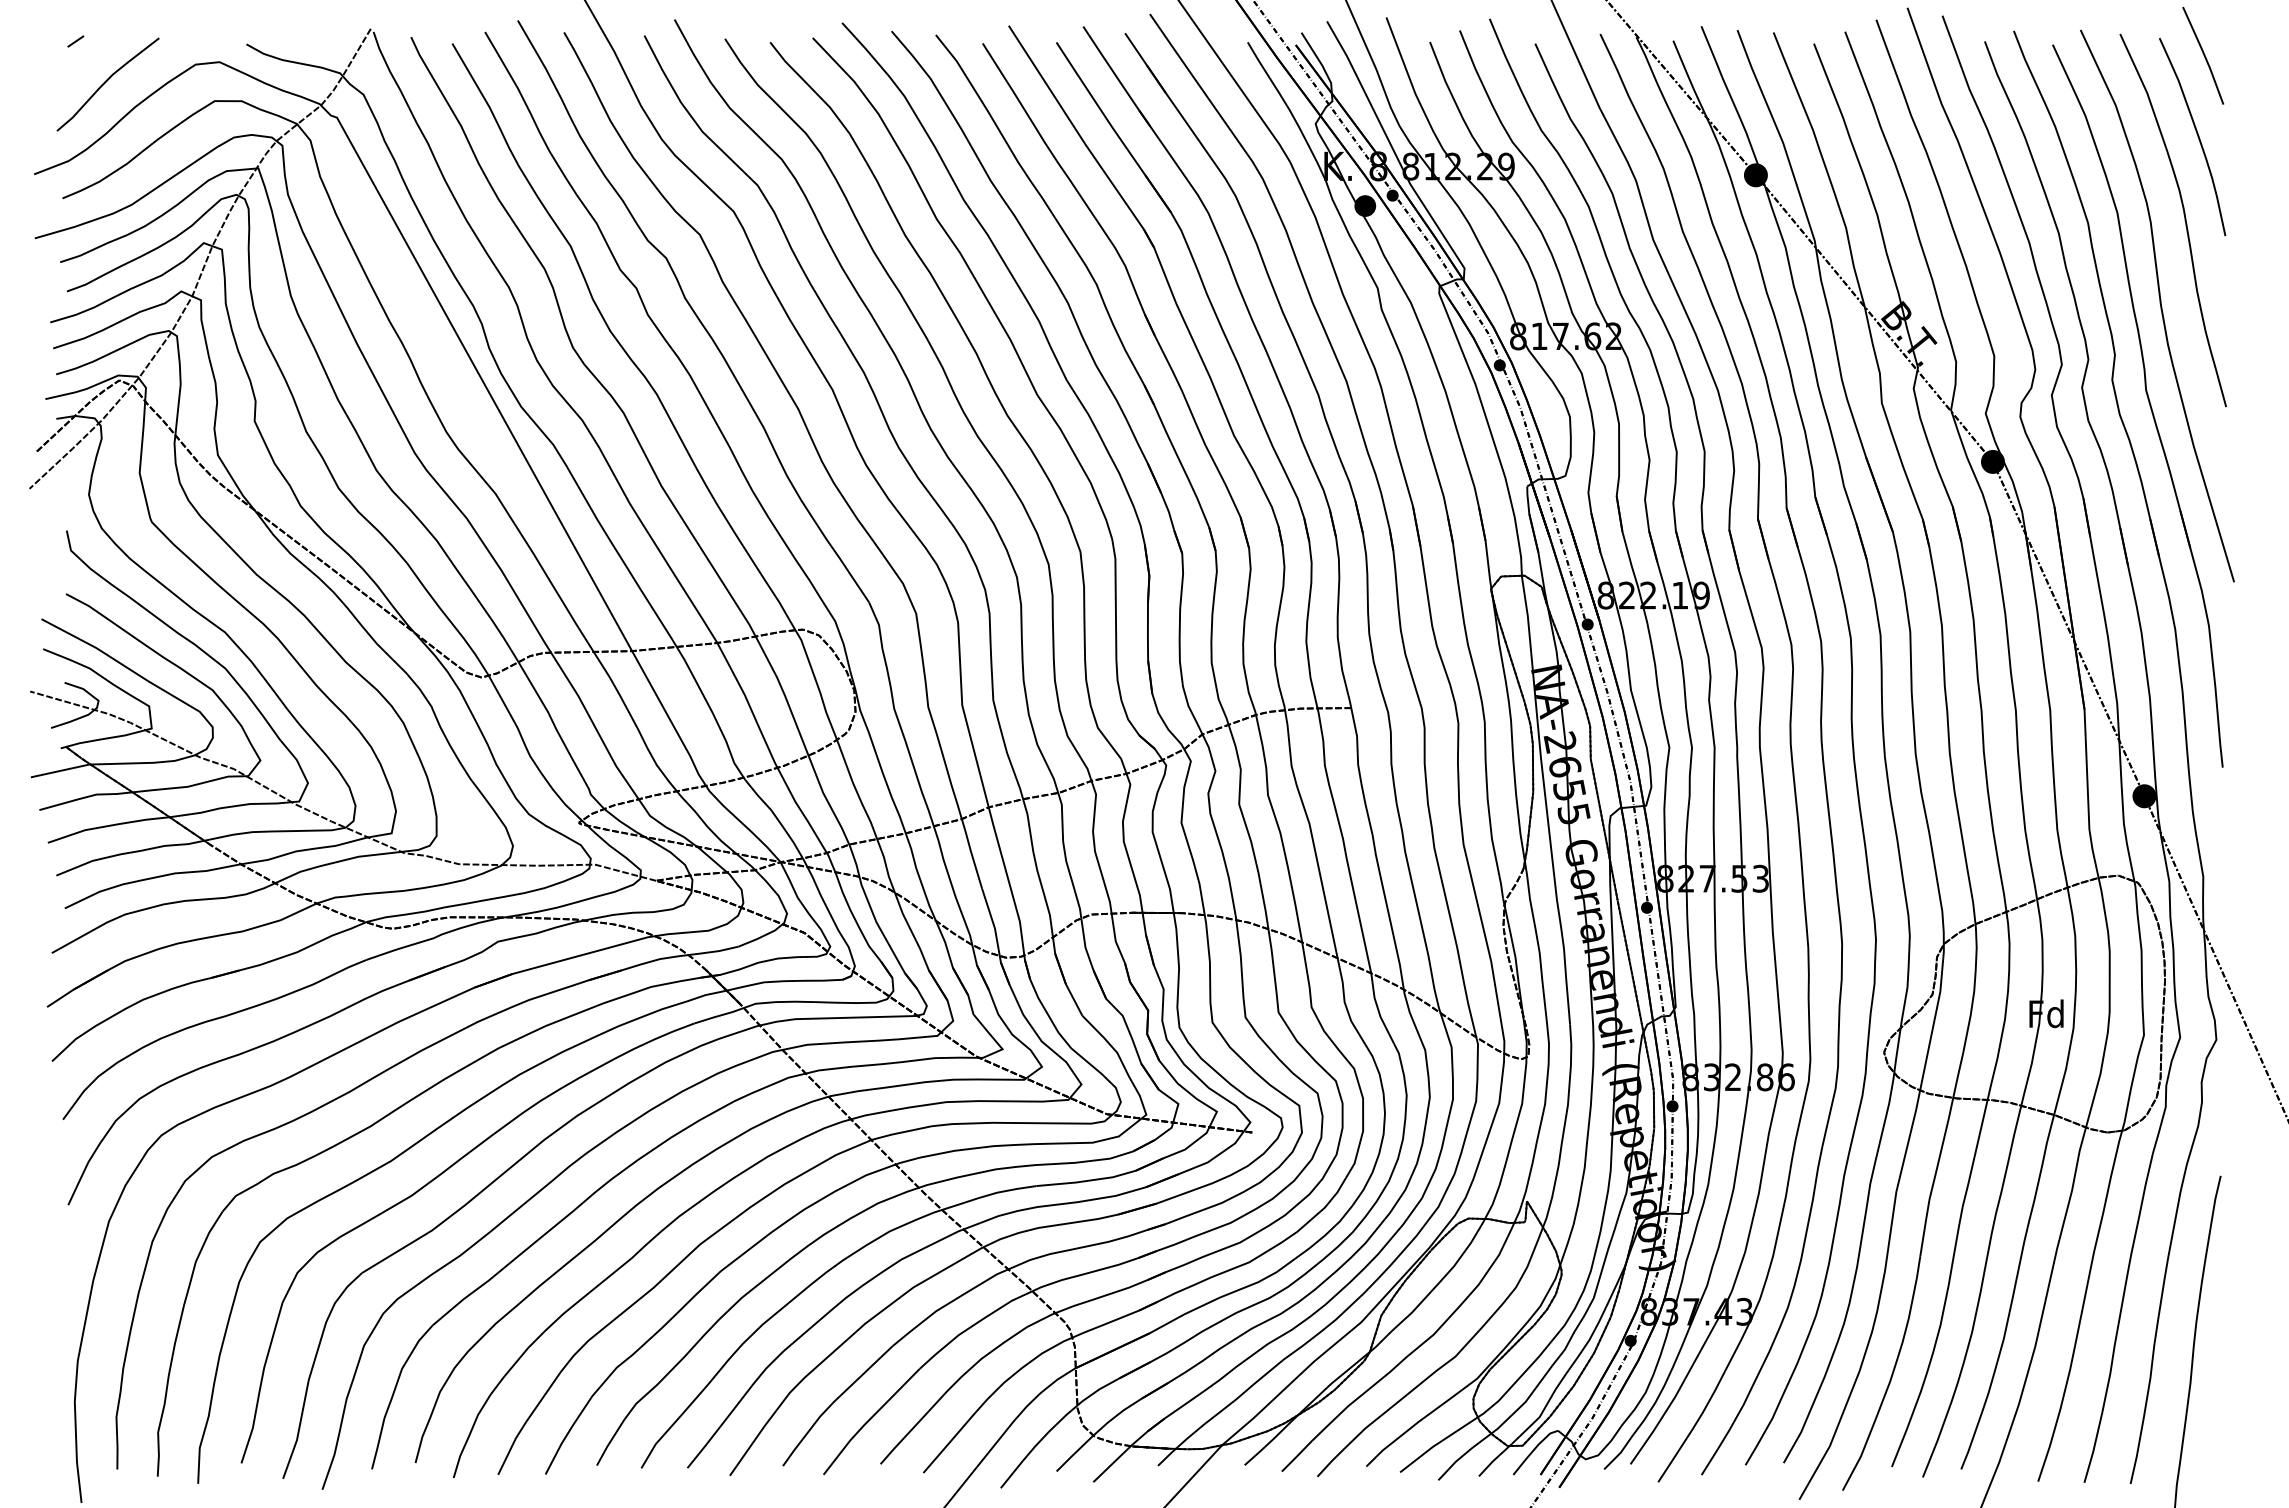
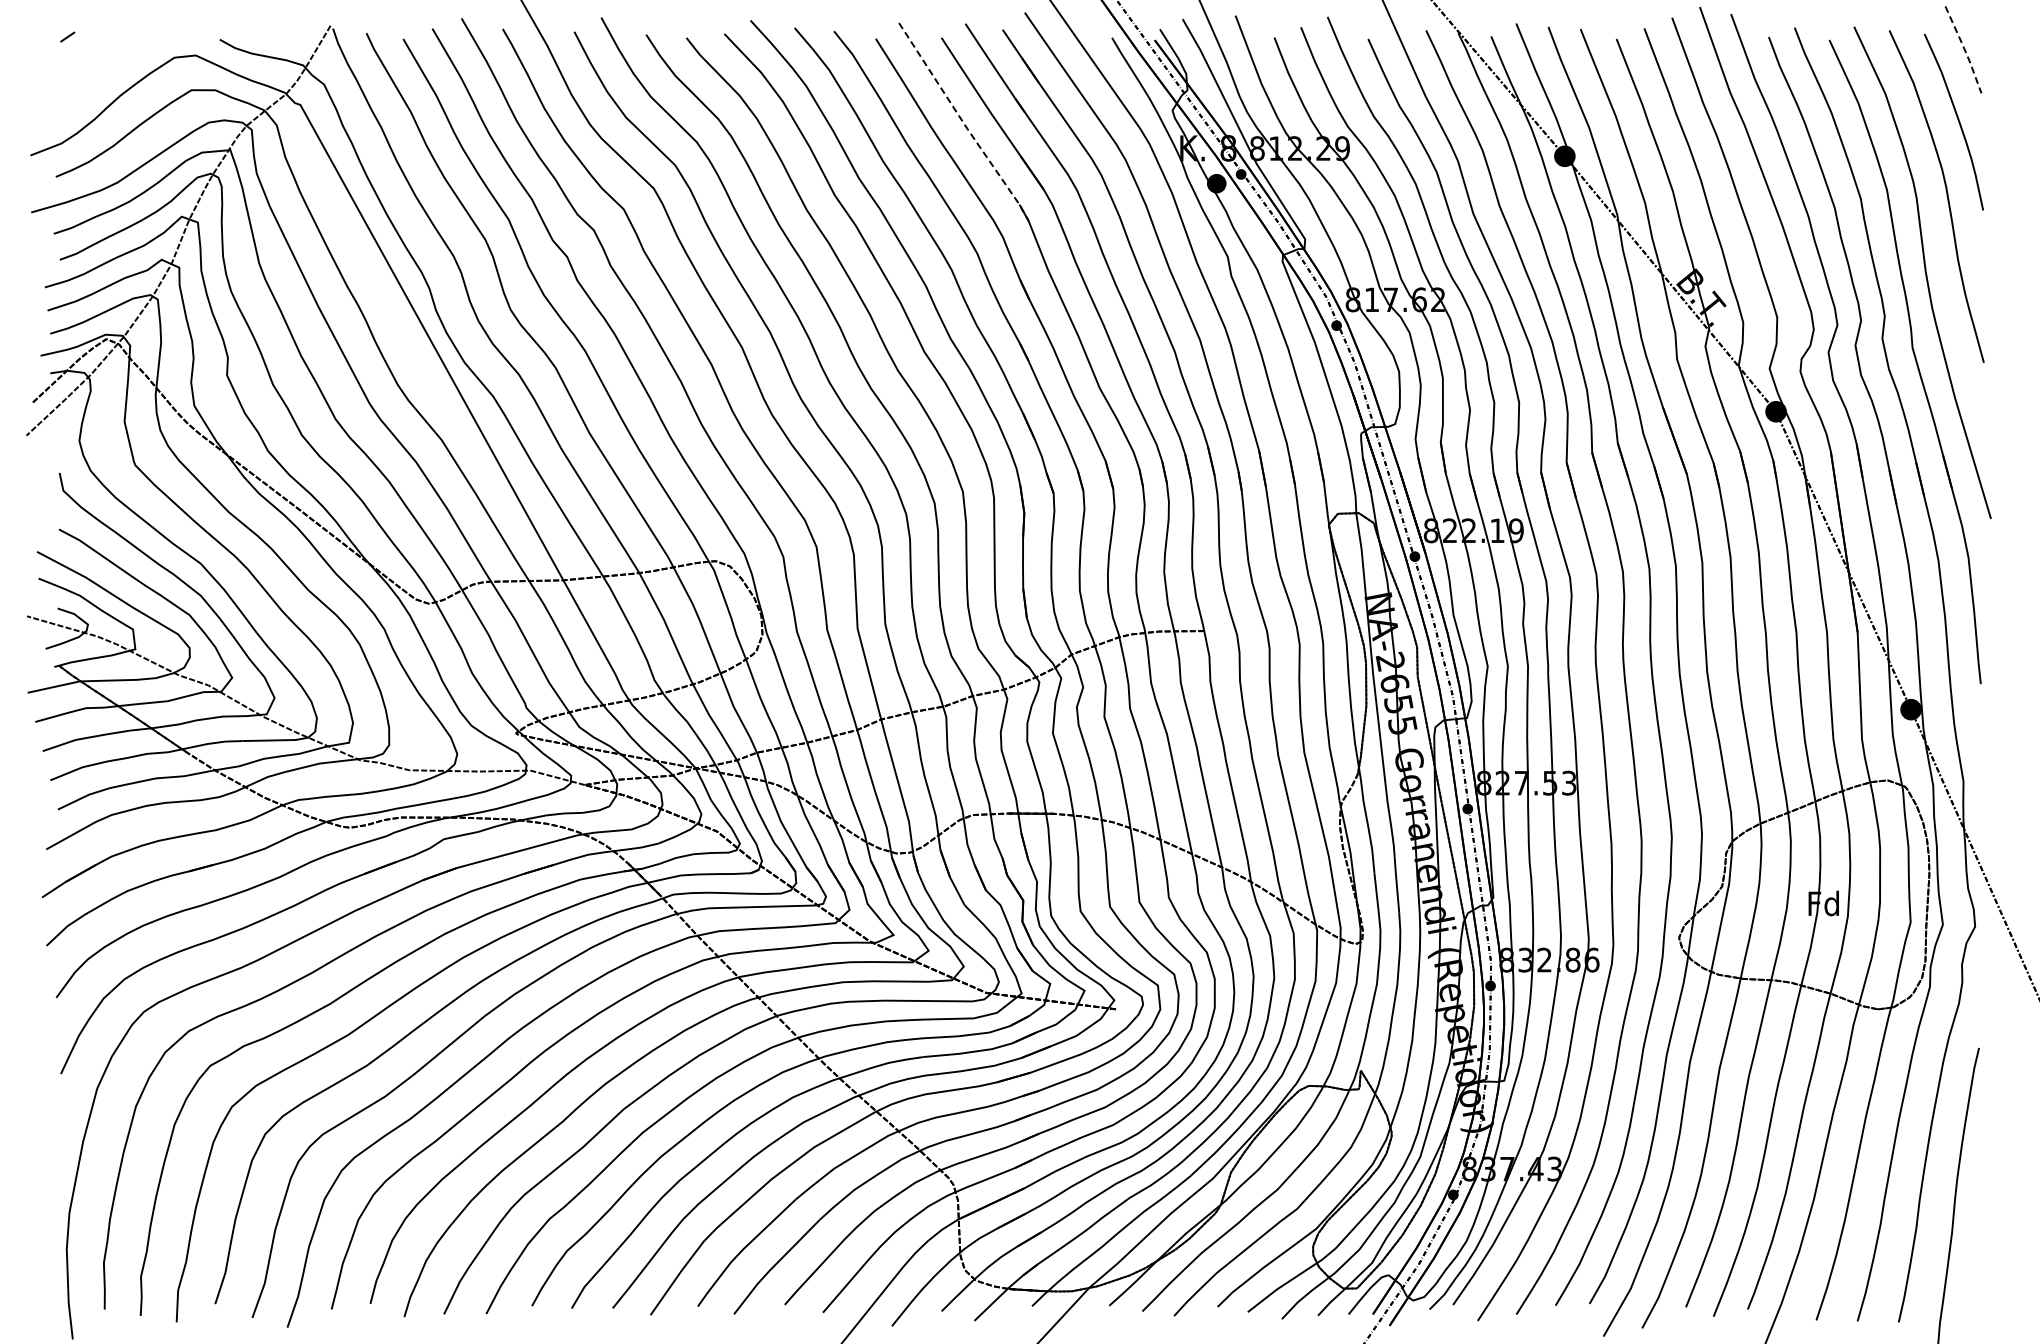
line: (2204, 55) -> (1964, 49), solid -> dashed
curve: (107, 82) -> (95, 73), removed
line: (1081, 138) -> (963, 123), solid -> dashed

